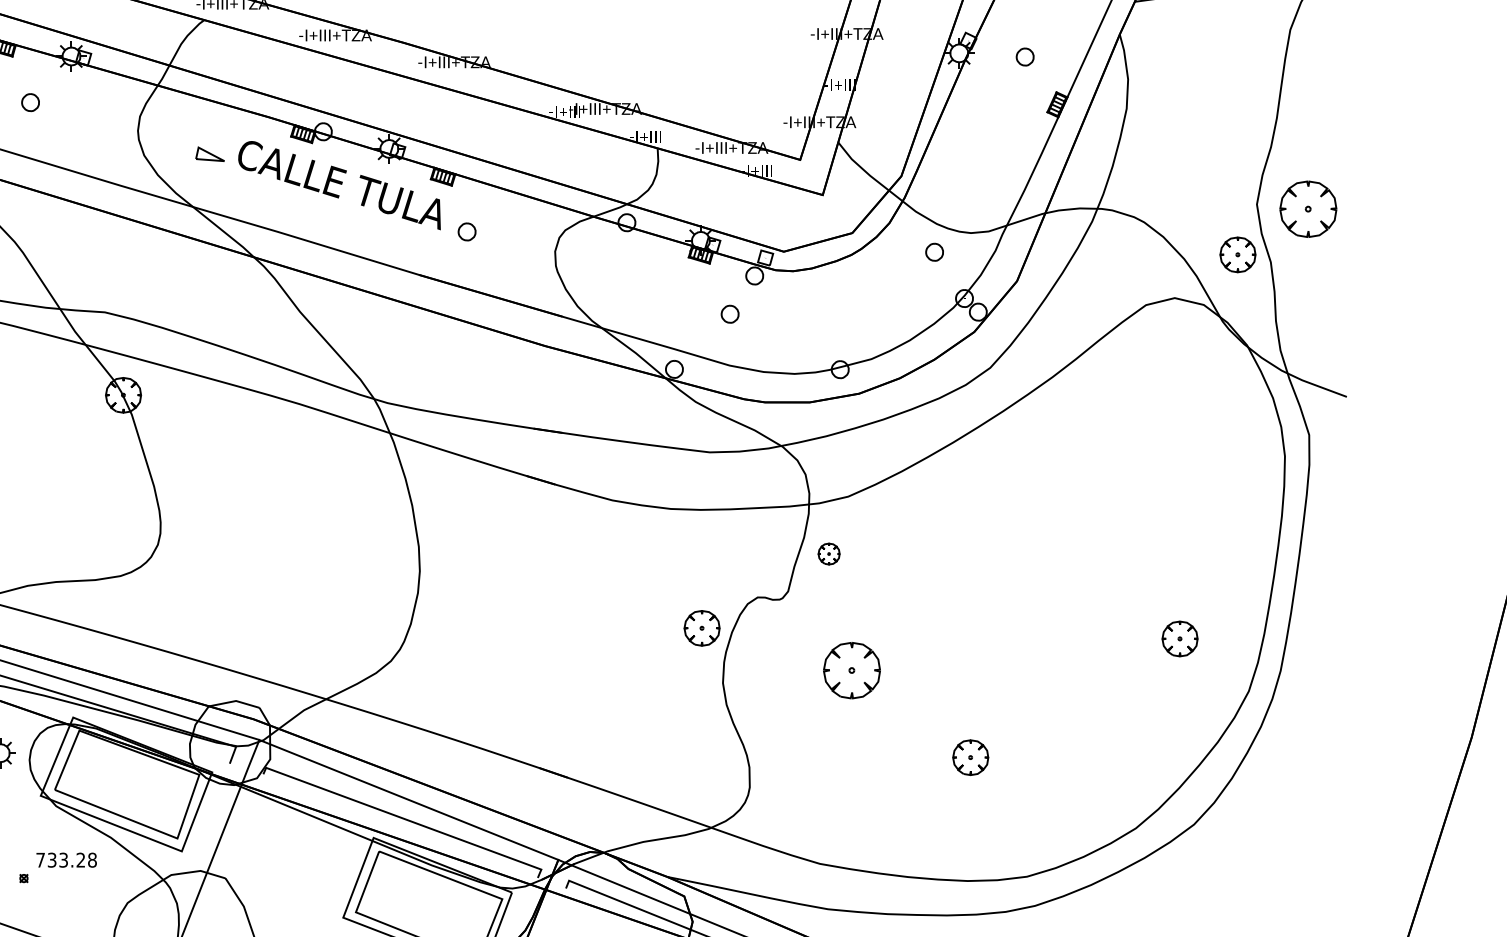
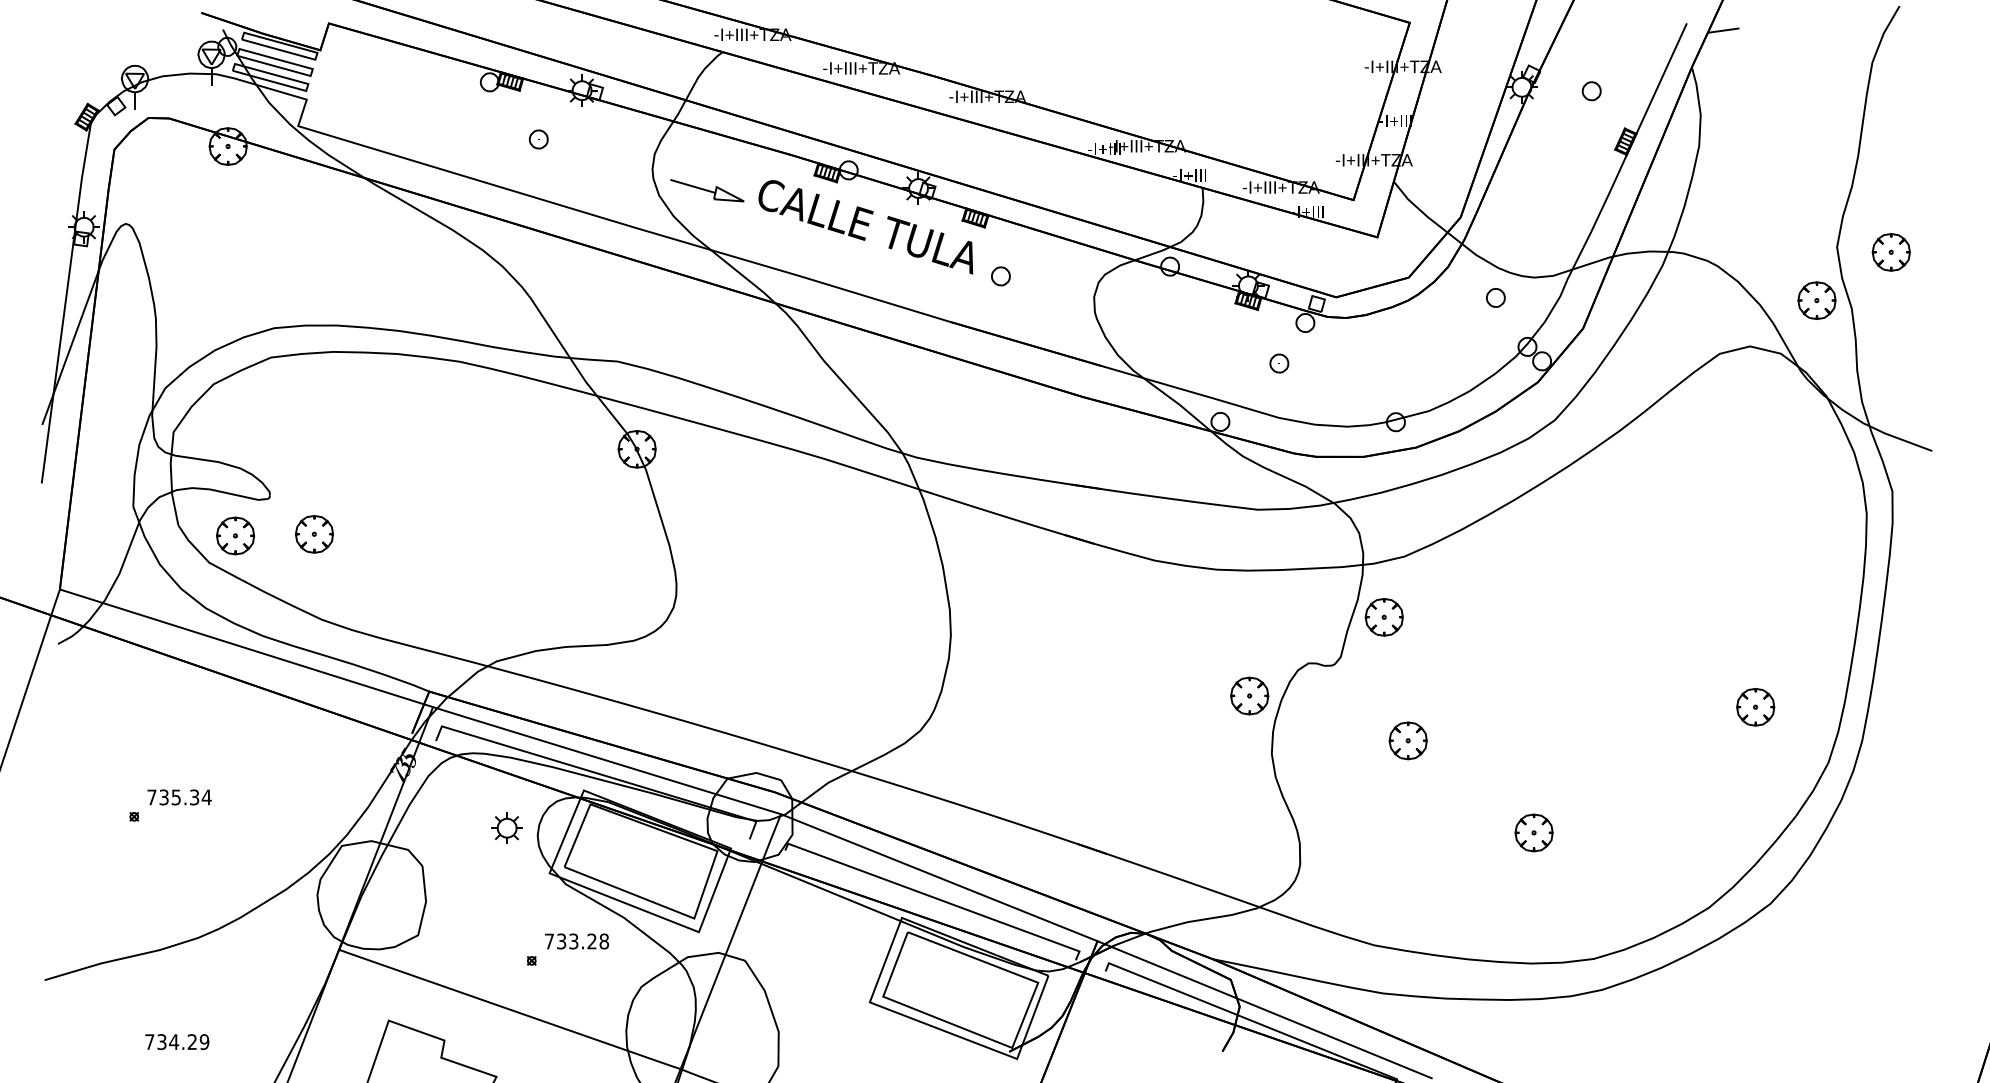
line: (176, 147) -> (693, 186), added
part: (1307, 209) -> (1890, 252), size x0.62
part: (828, 554) -> (1383, 617), size x1.67
part: (851, 670) -> (1407, 740), size x0.62

